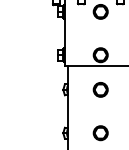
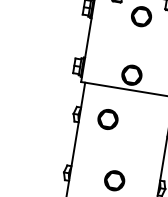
part: (100, 89) -> (107, 118), moved

